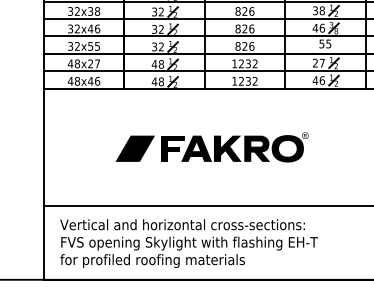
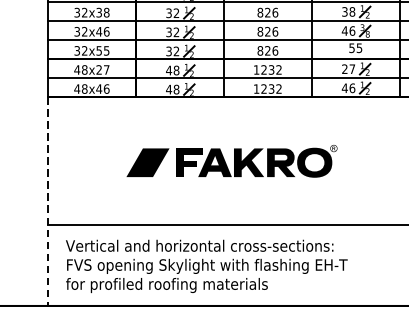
line: (44, 184) -> (48, 201), solid -> dashed

